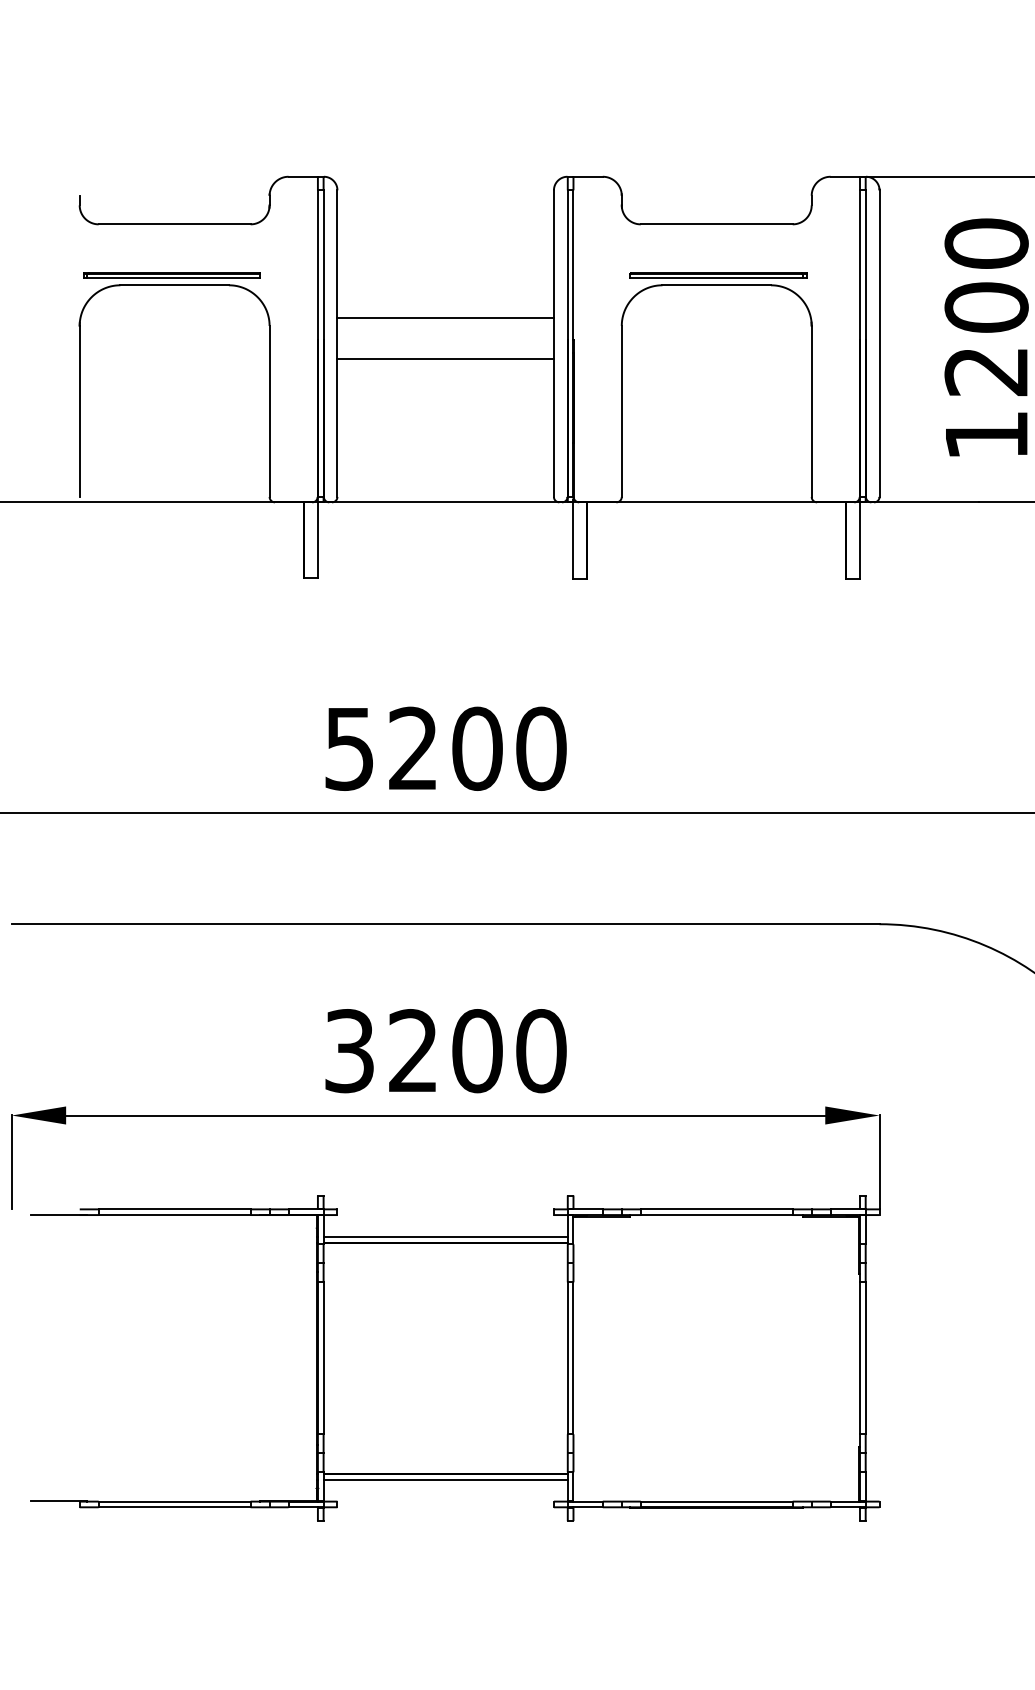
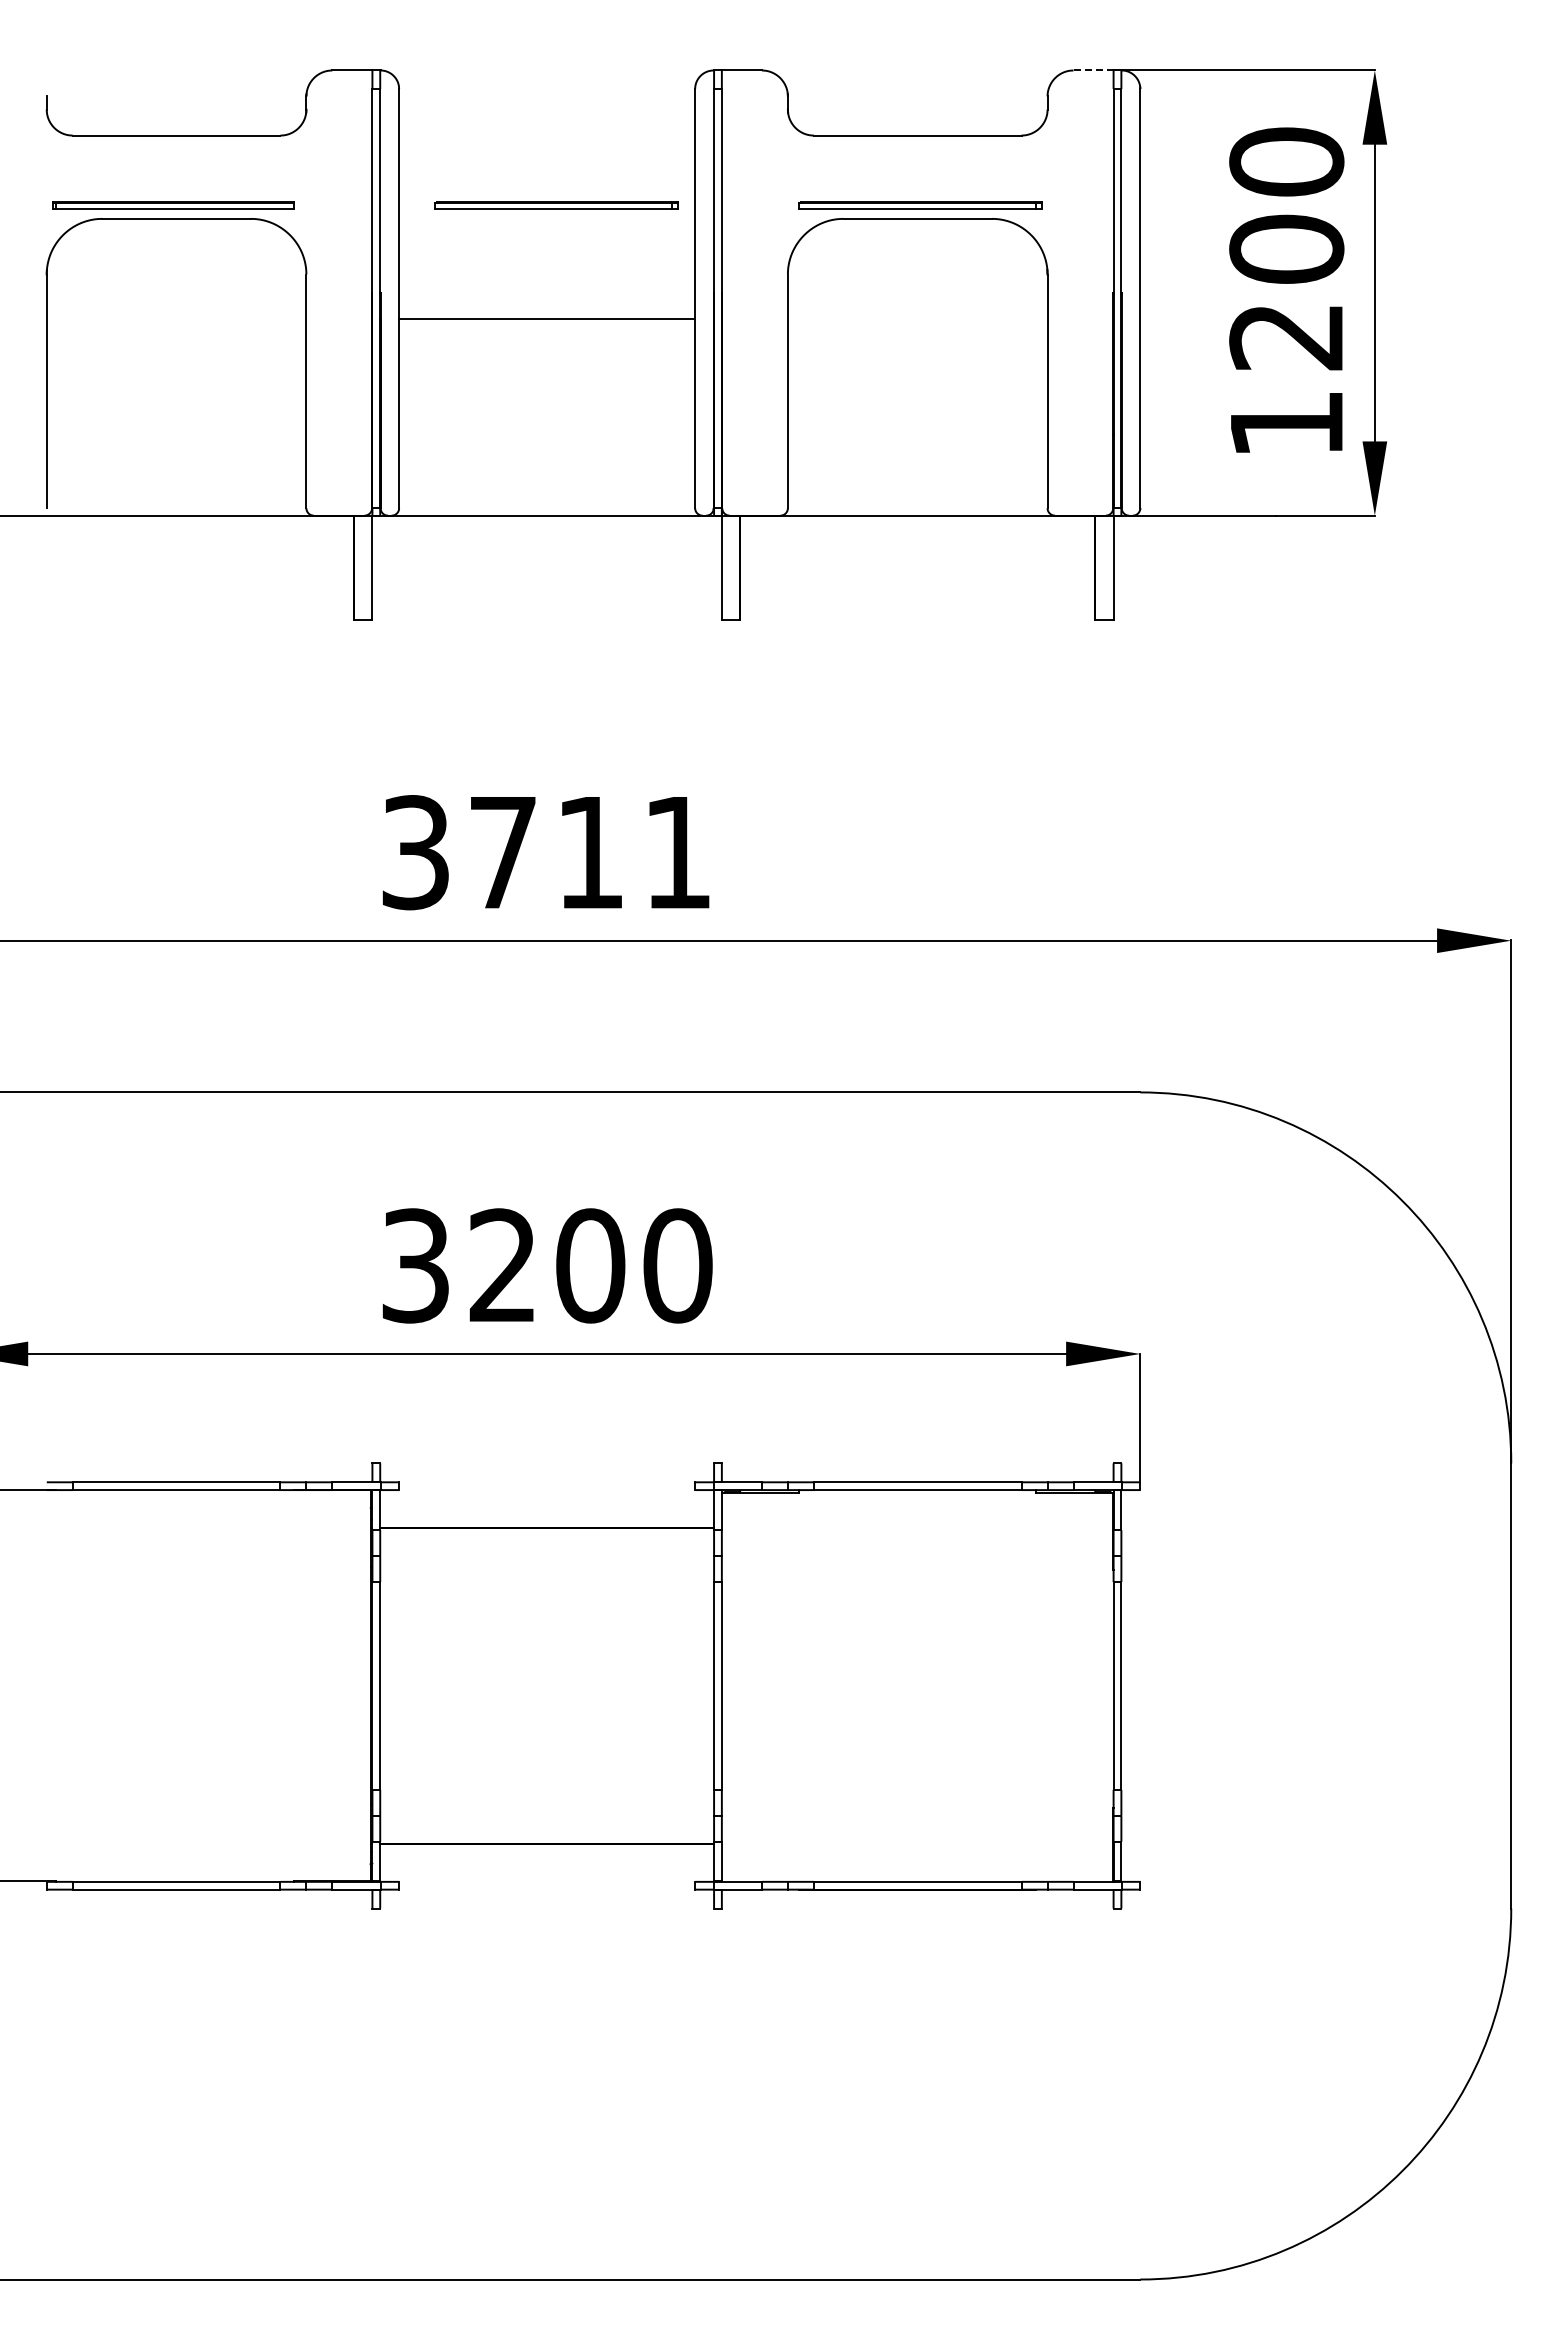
line: (845, 176) -> (1093, 70), solid -> dashed
part: (452, 275) -> (556, 205), added
line: (445, 317) -> (547, 263), removed
text: (445, 748) -> (547, 852), 5200 -> 3711
line: (445, 1237) -> (547, 1520), removed
line: (445, 1479) -> (547, 1851), removed

